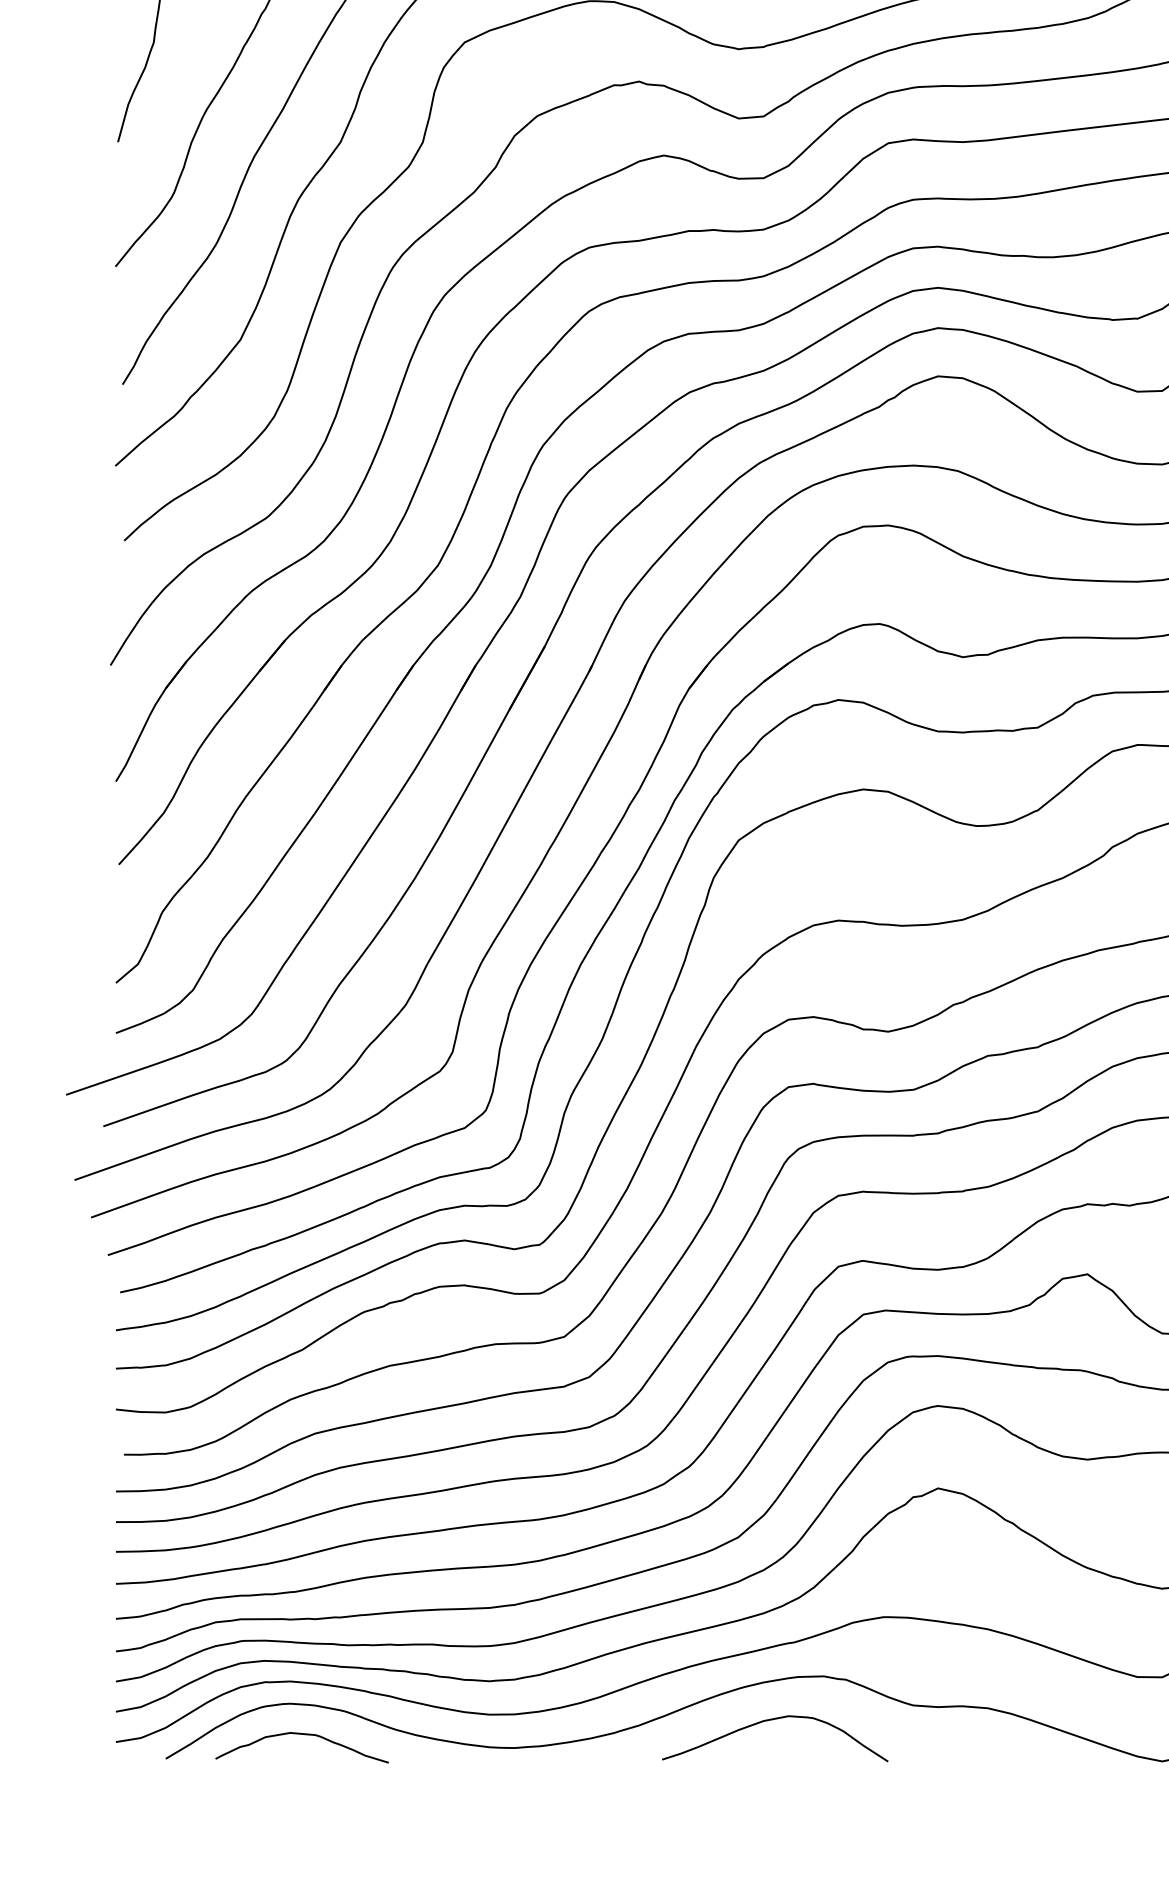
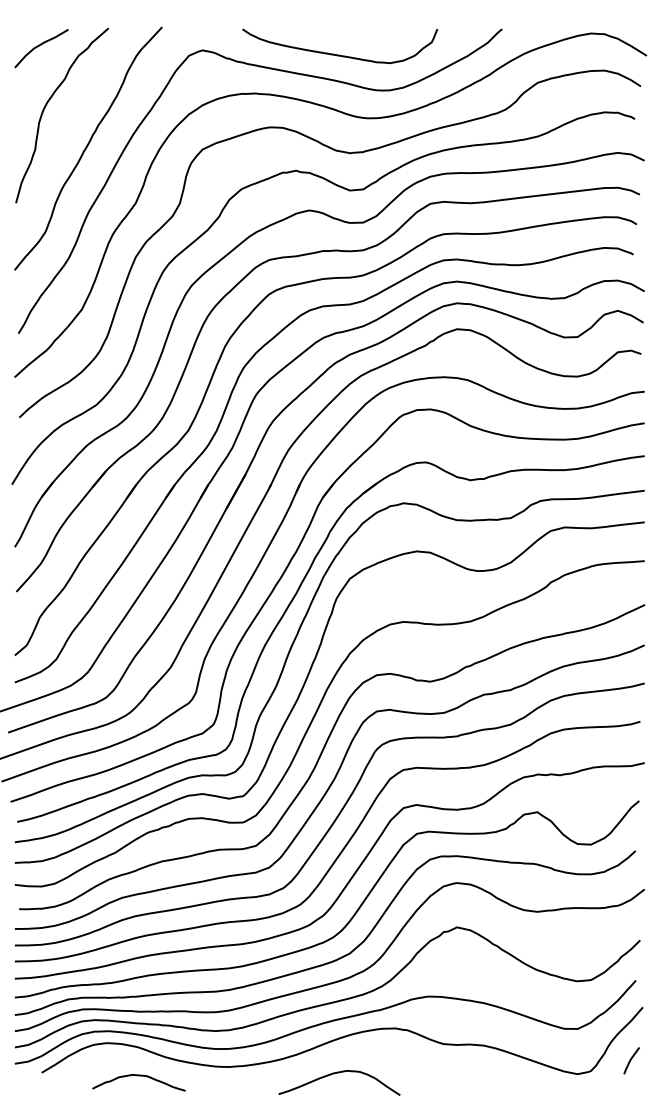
curve: (775, 1721) -> (339, 1073), moved
curve: (301, 1735) -> (138, 1076), moved

